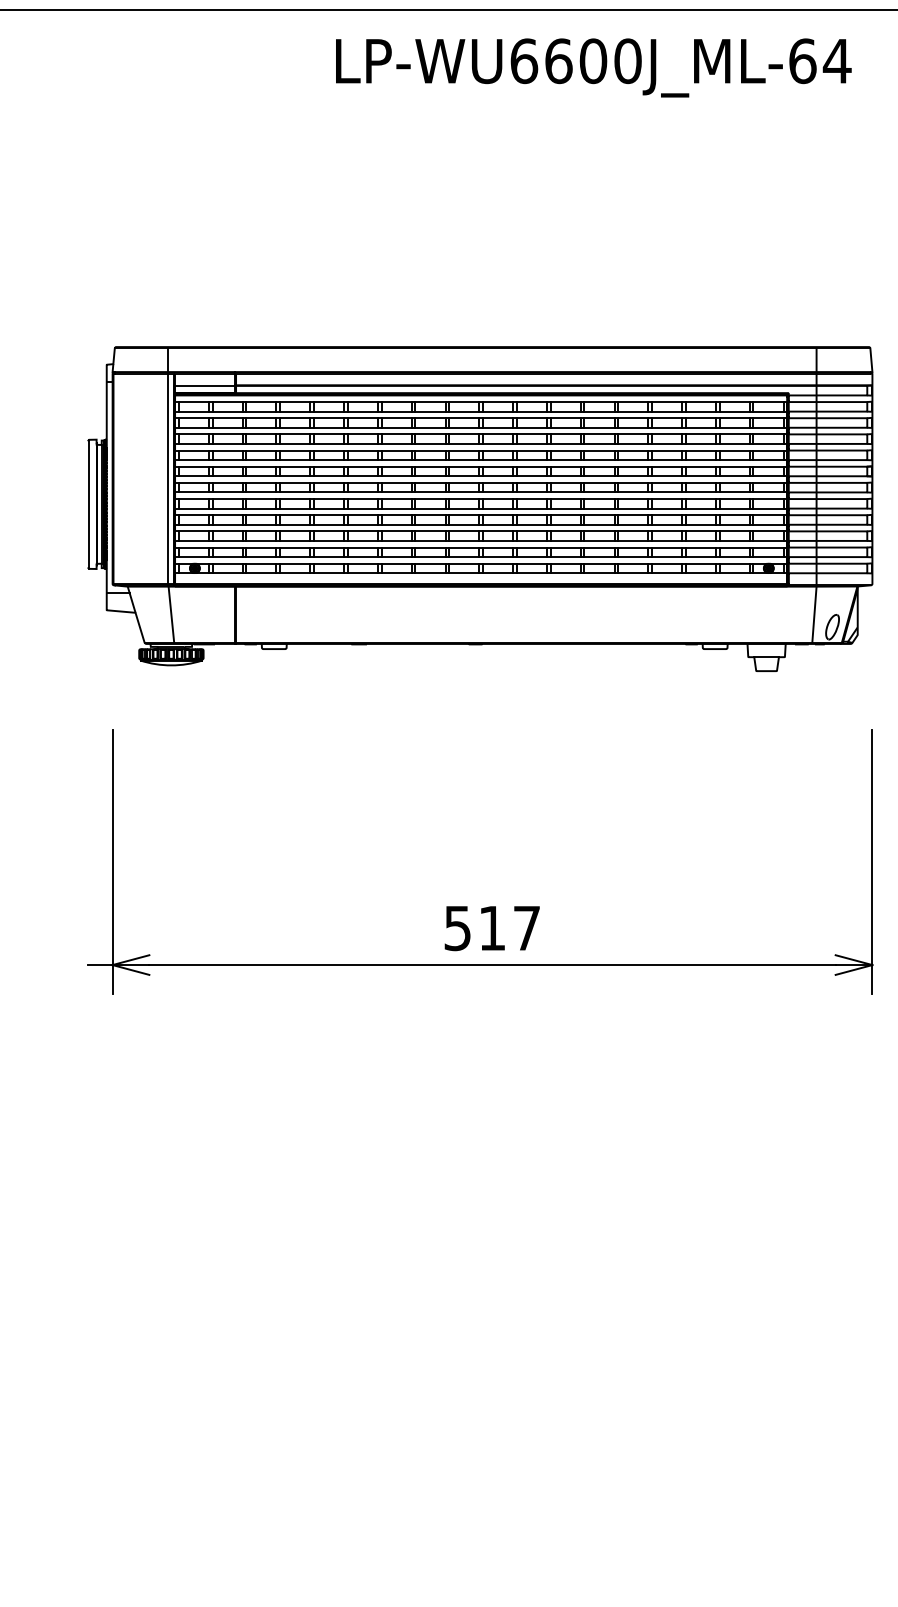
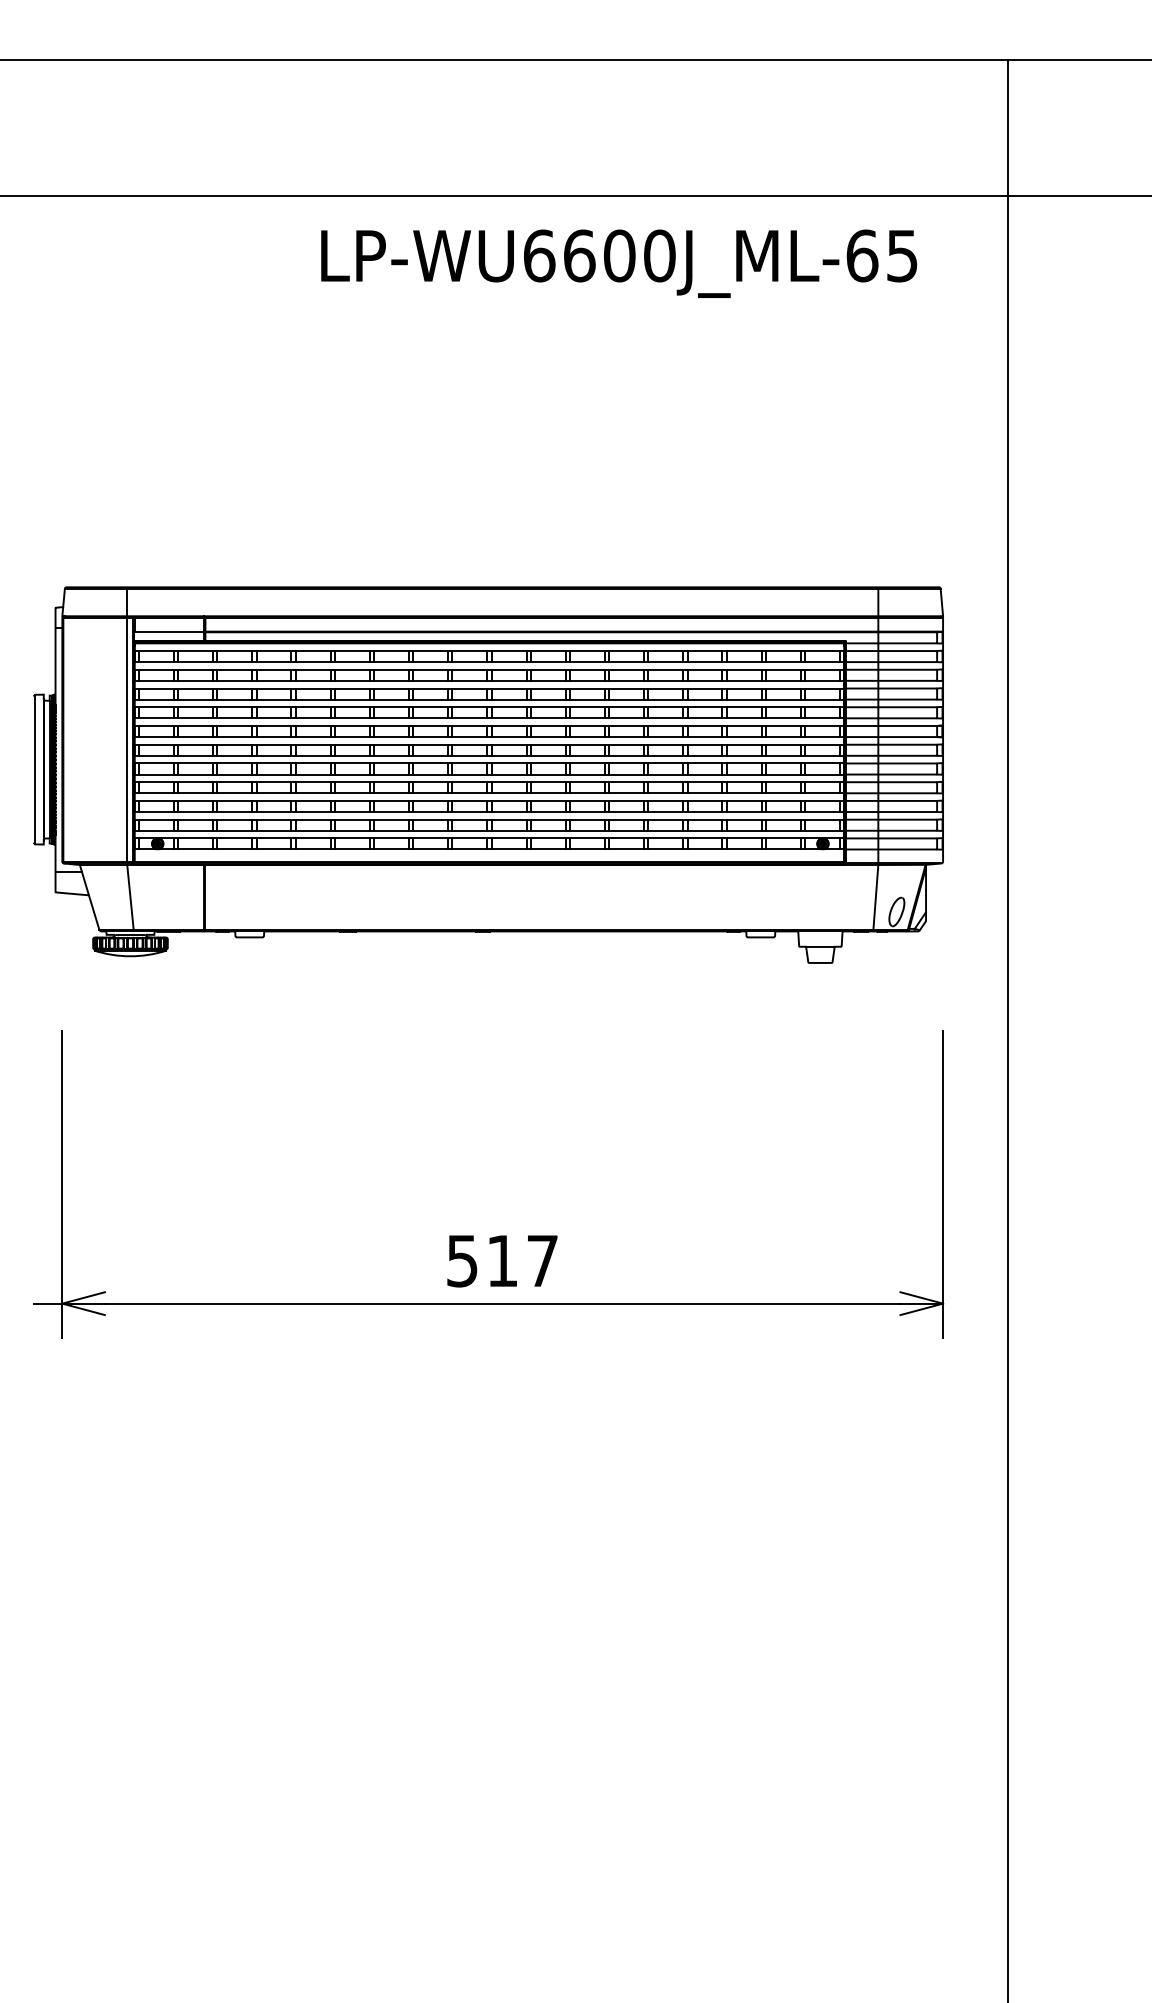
text: (837, 61) -> (902, 256), LP-WU6600J_ML-64 -> LP-WU6600J_ML-65

